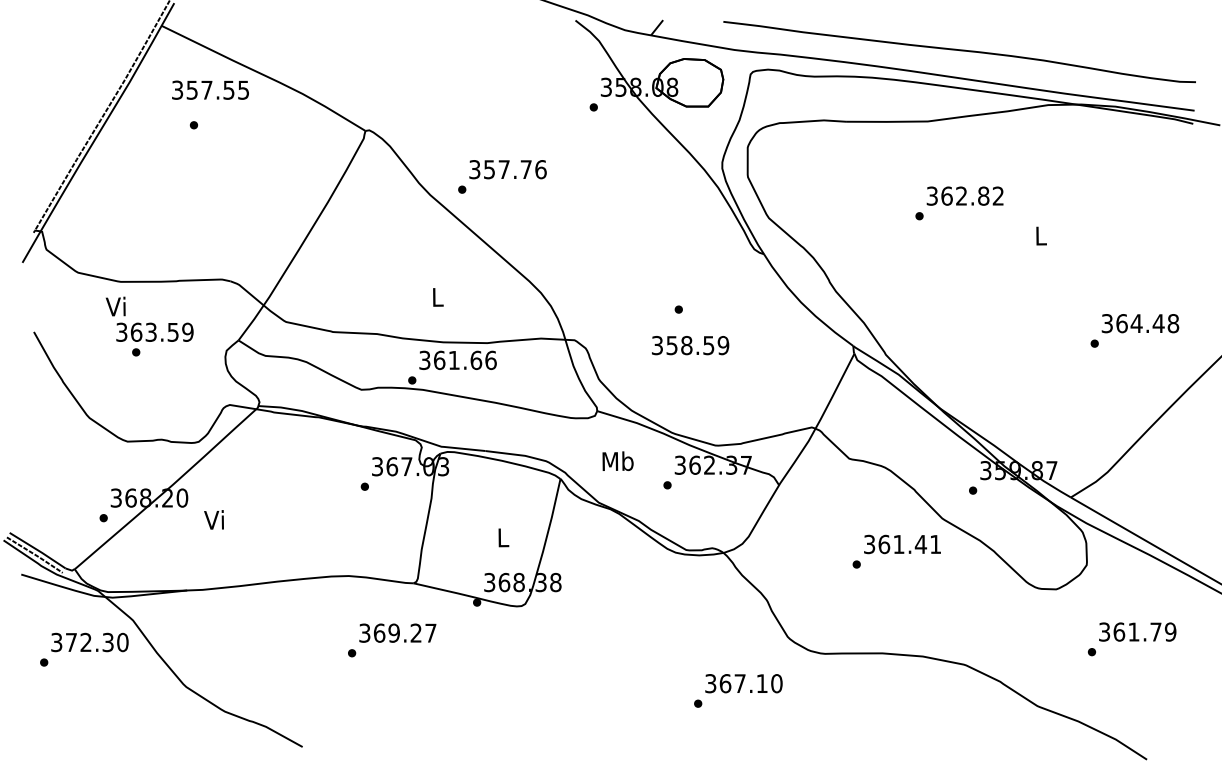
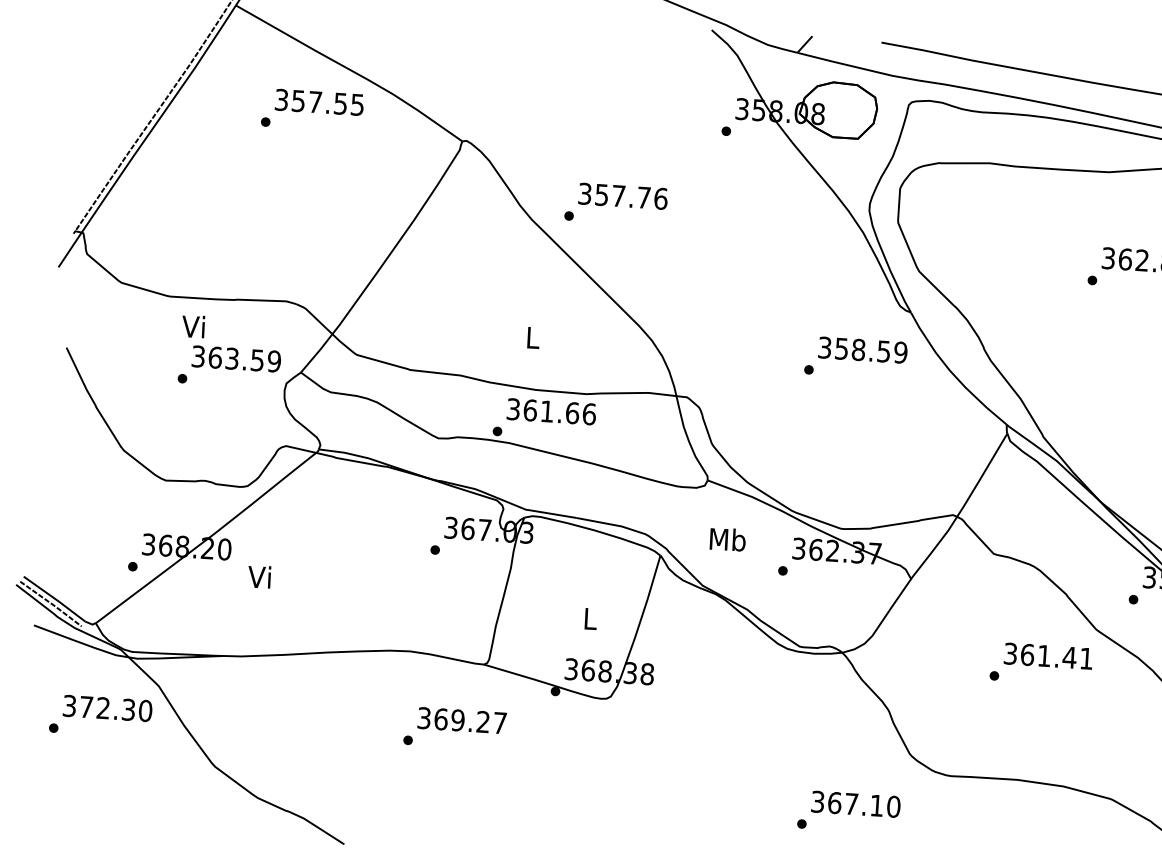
text: (210, 89) -> (319, 101), moved
text: (149, 318) -> (231, 342), moved
text: (690, 345) -> (862, 350), moved

